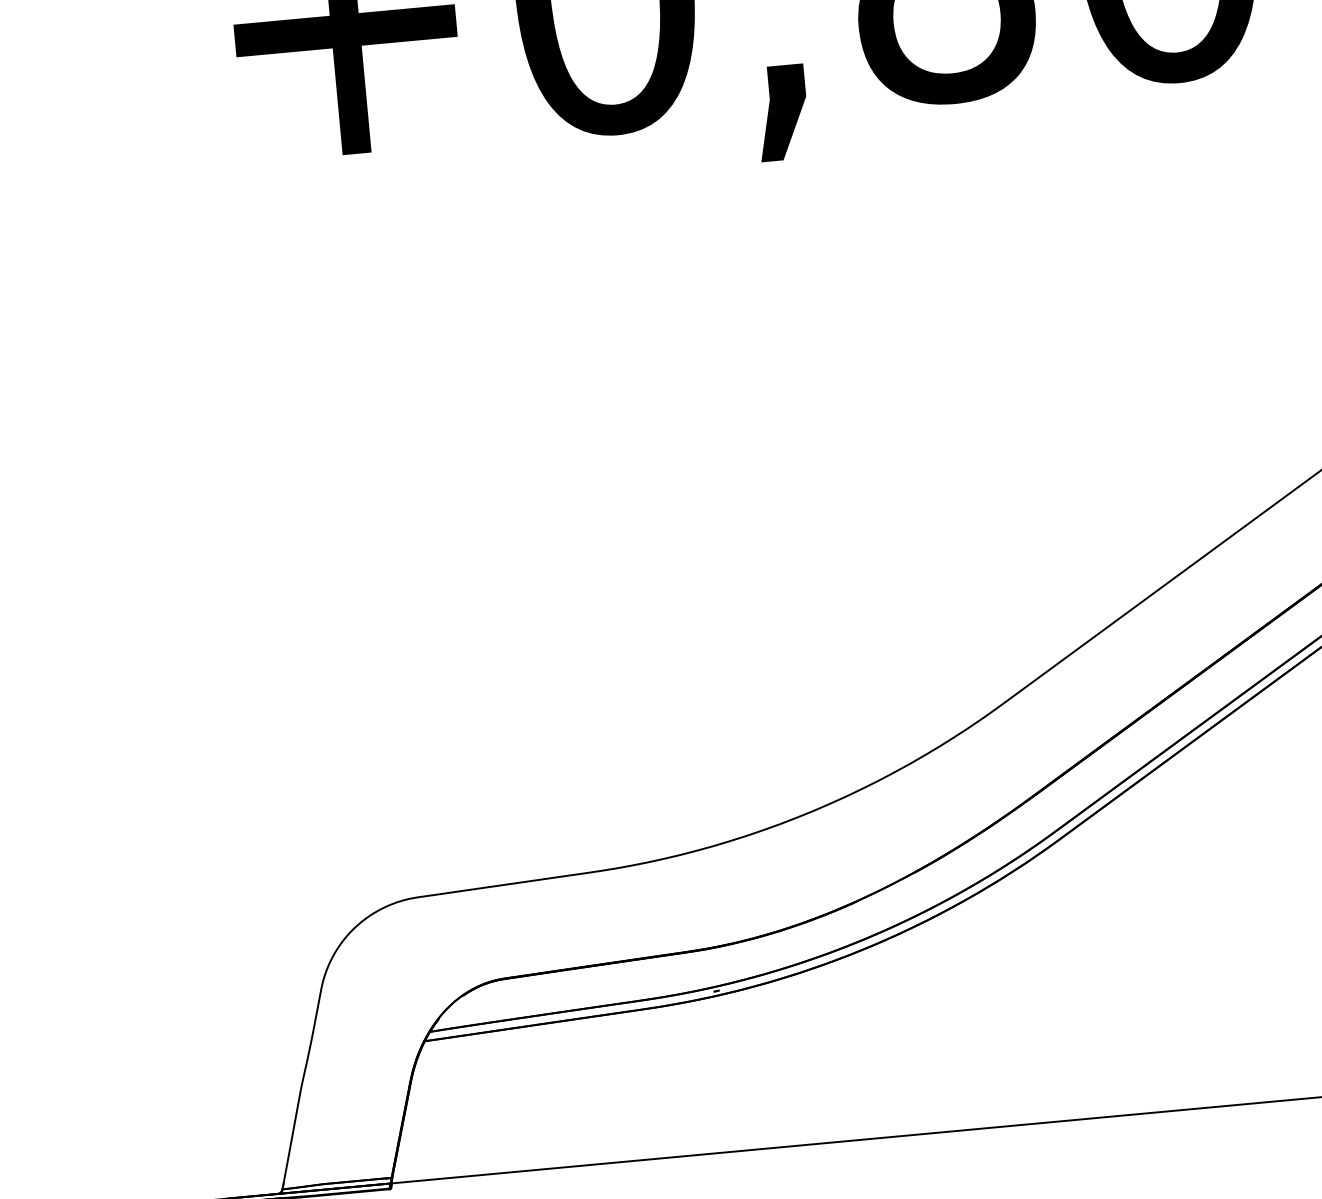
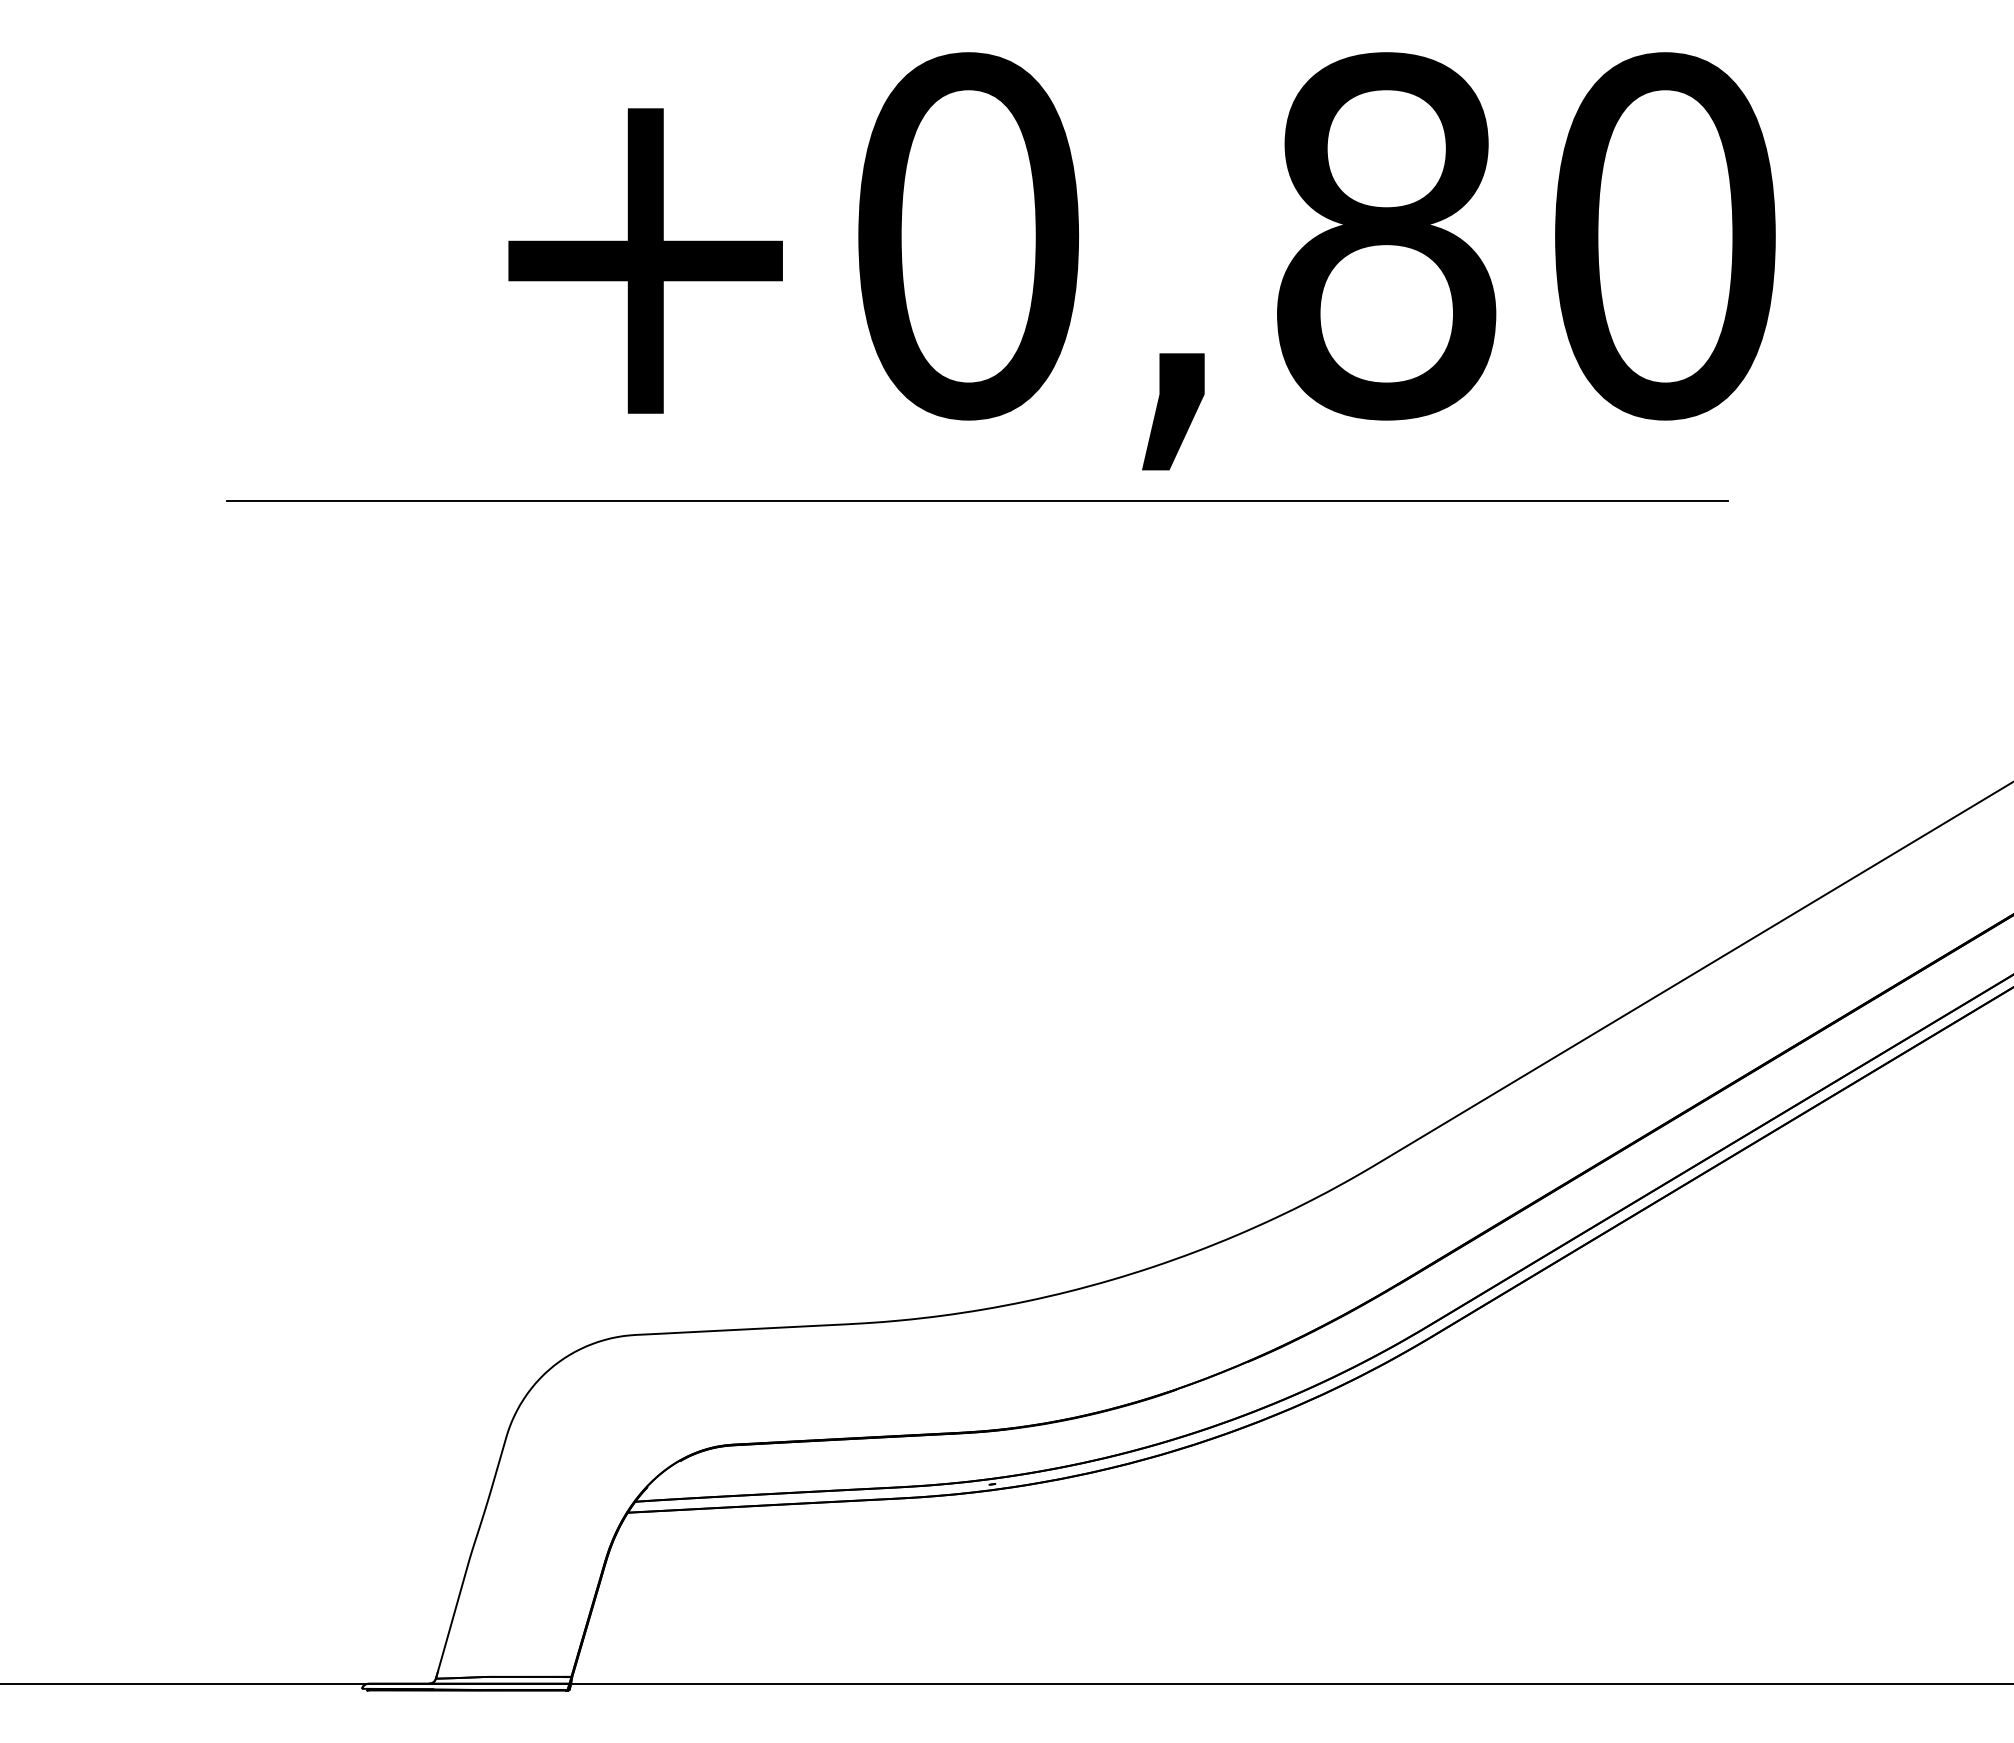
line: (631, 199) -> (977, 500), added

